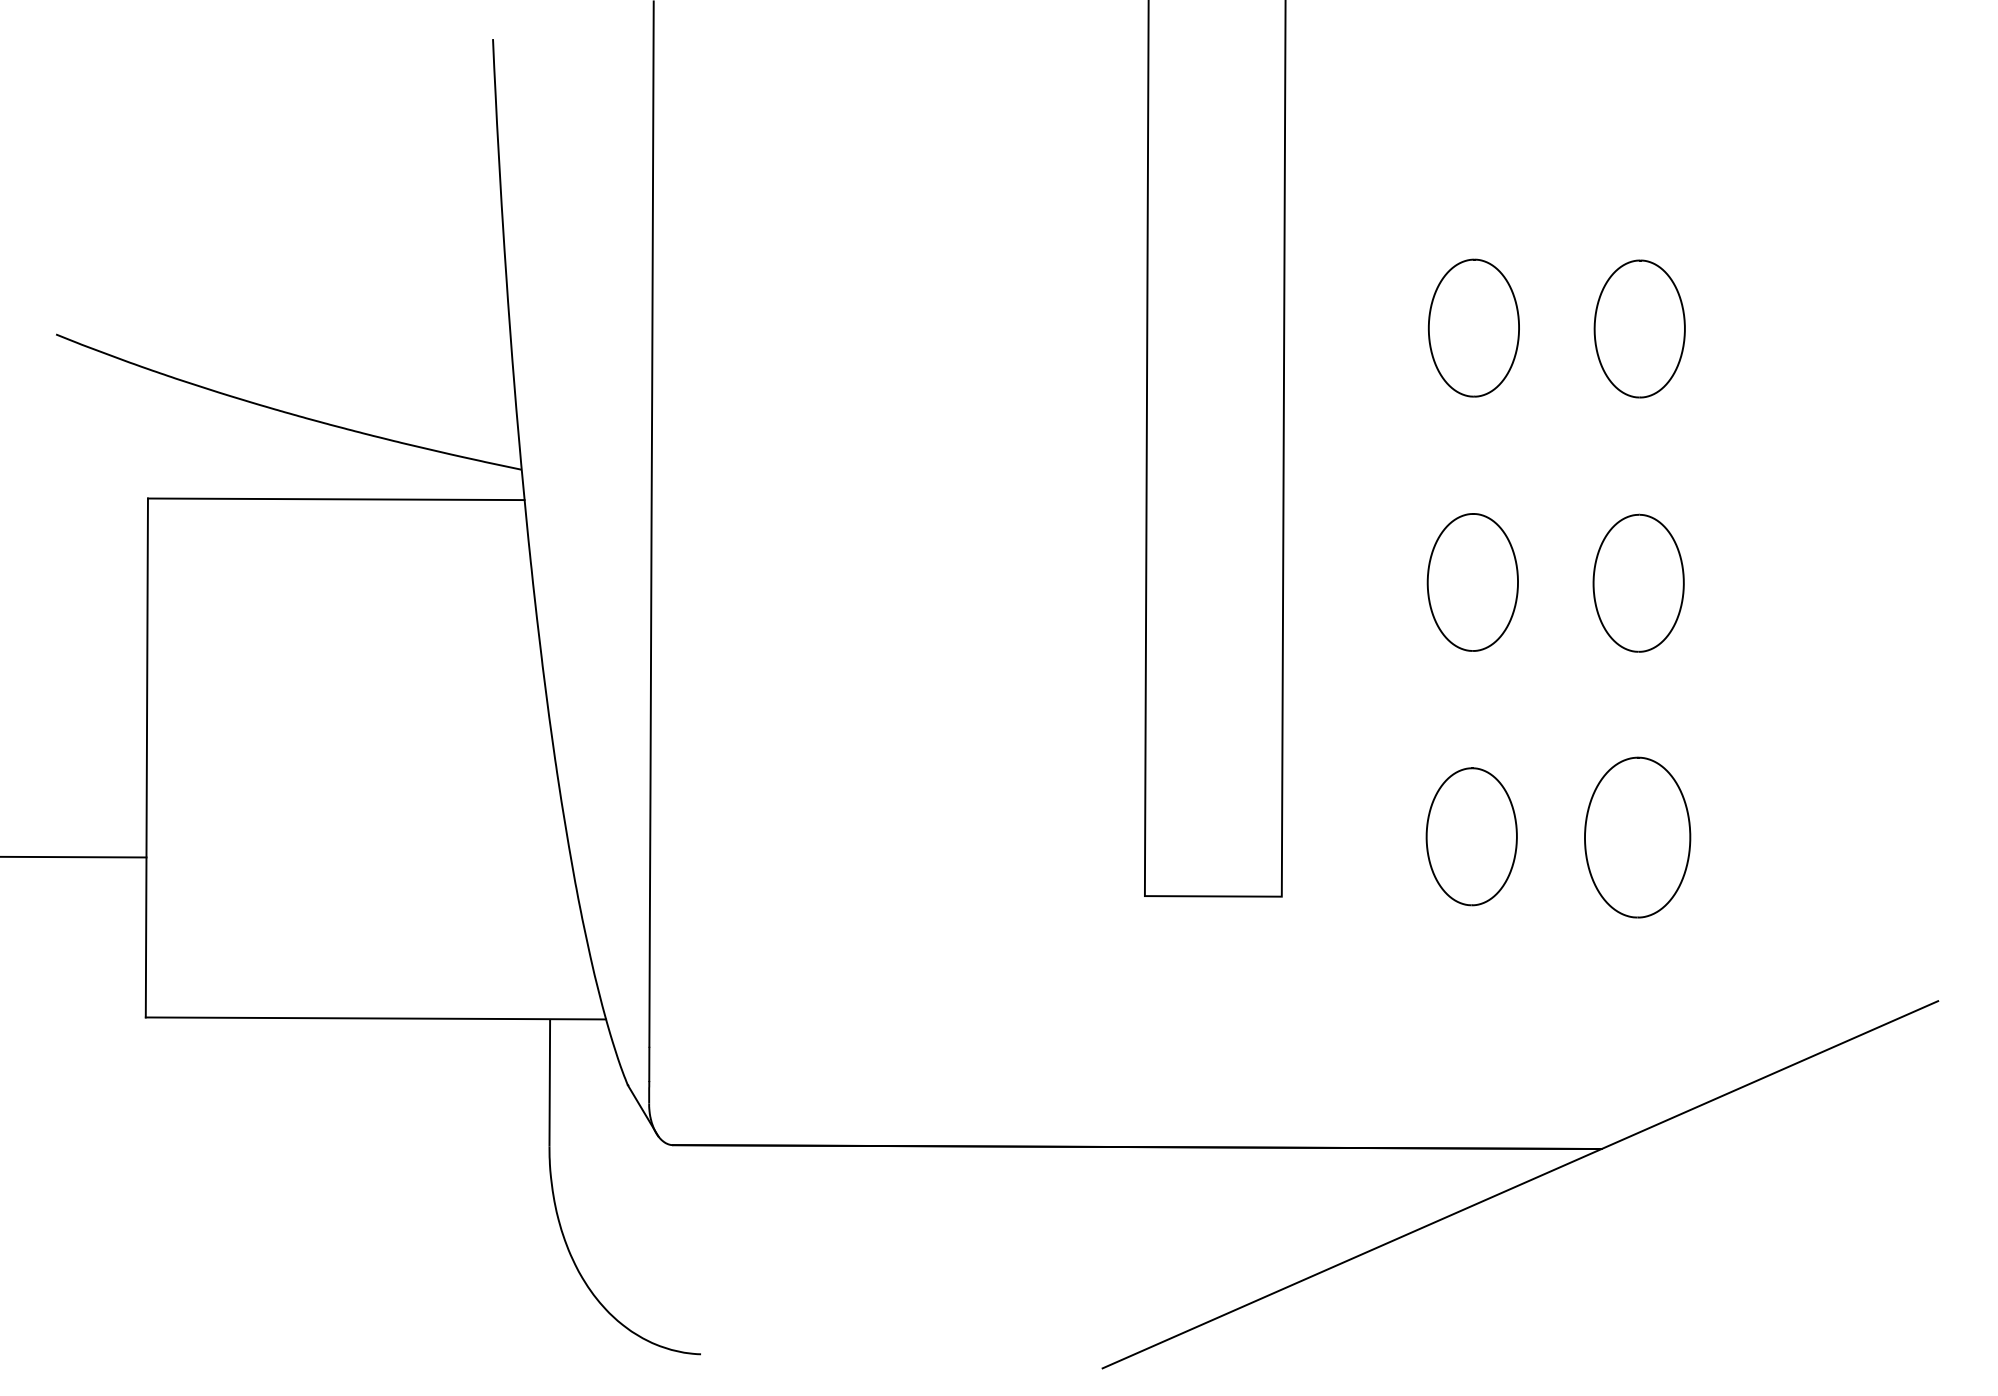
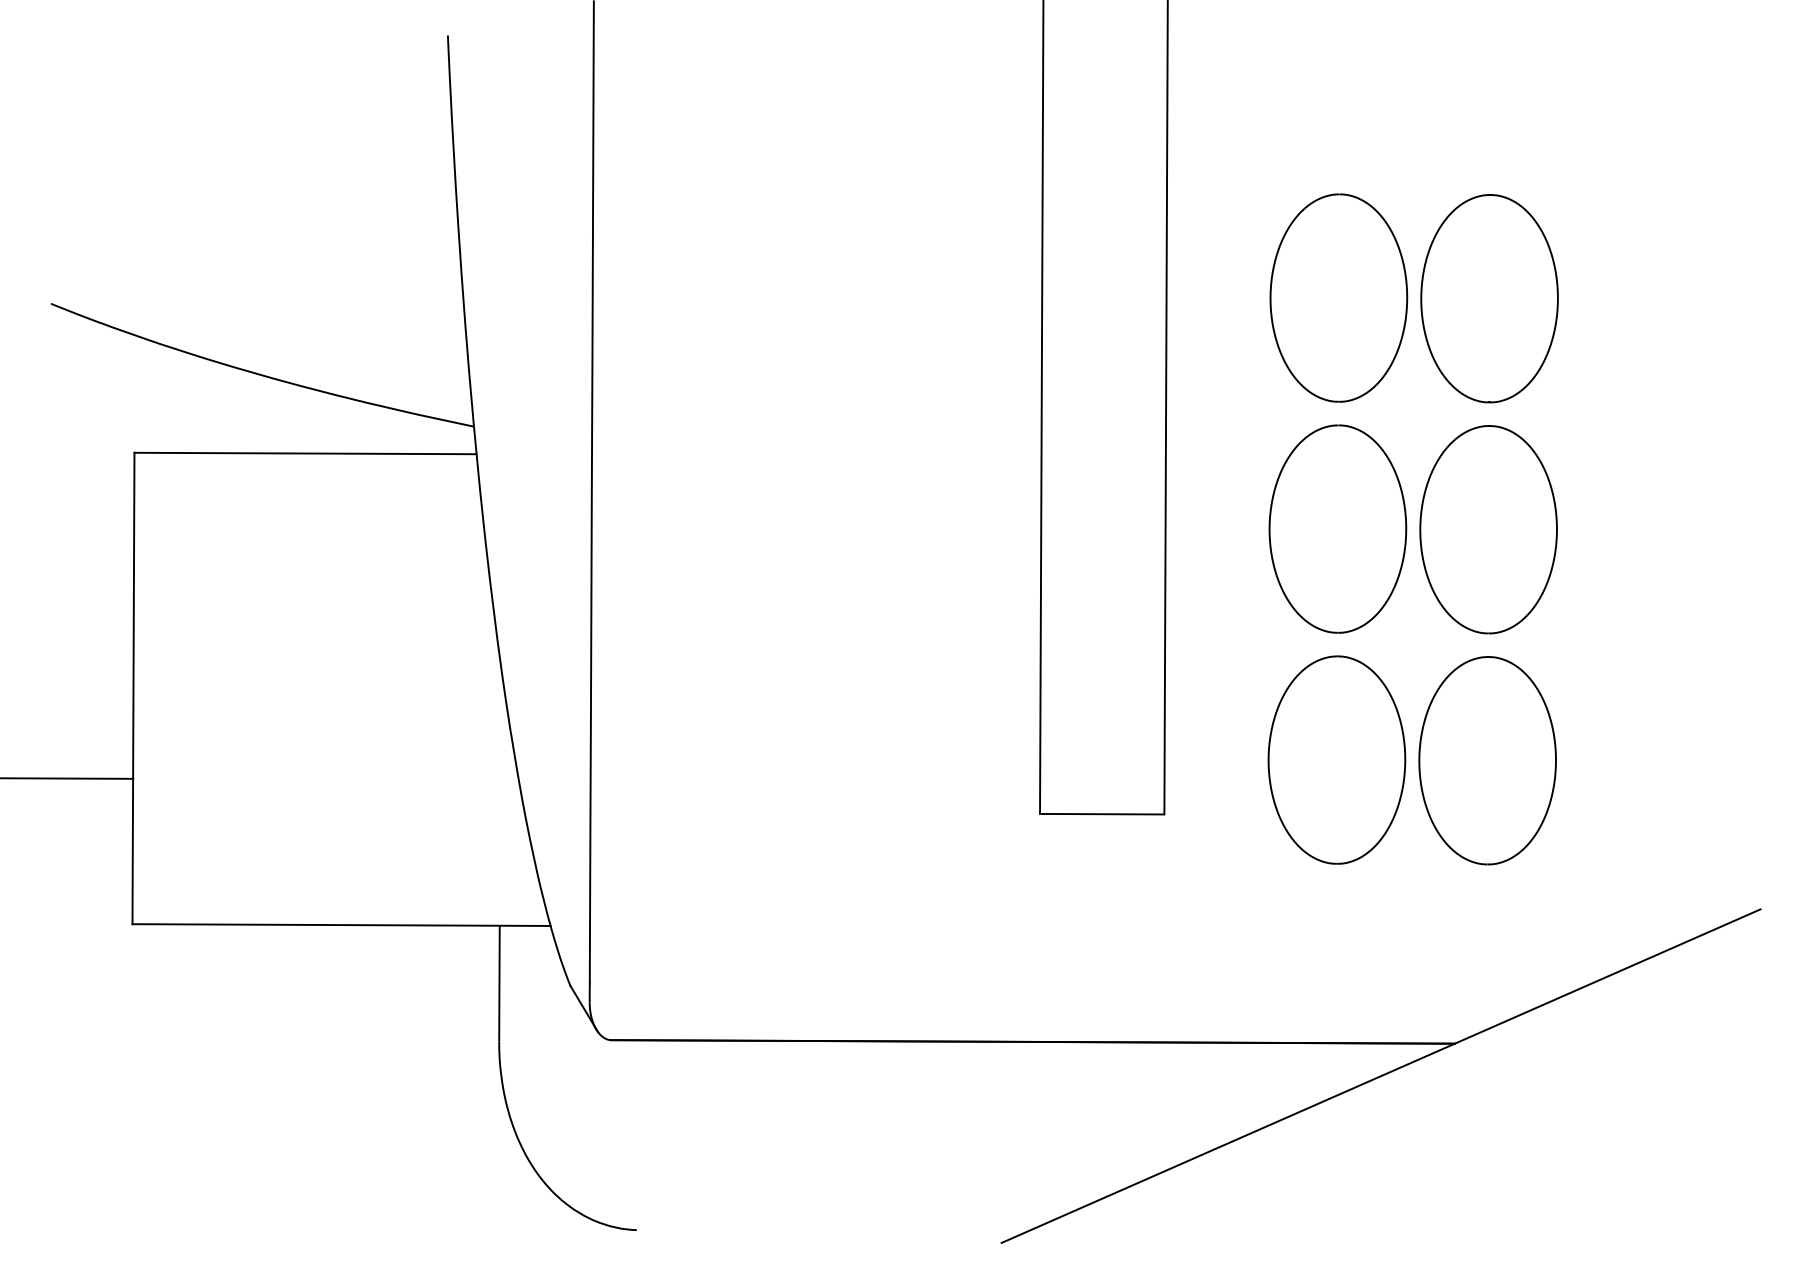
part: (1473, 327) -> (1338, 297), size x1.67
part: (1639, 328) -> (1489, 298), size x1.67
part: (1472, 581) -> (1337, 528), size x1.67
part: (1638, 582) -> (1488, 529), size x1.67
part: (1471, 836) -> (1336, 759), size x1.67
part: (1637, 837) -> (1487, 760), size x1.43

